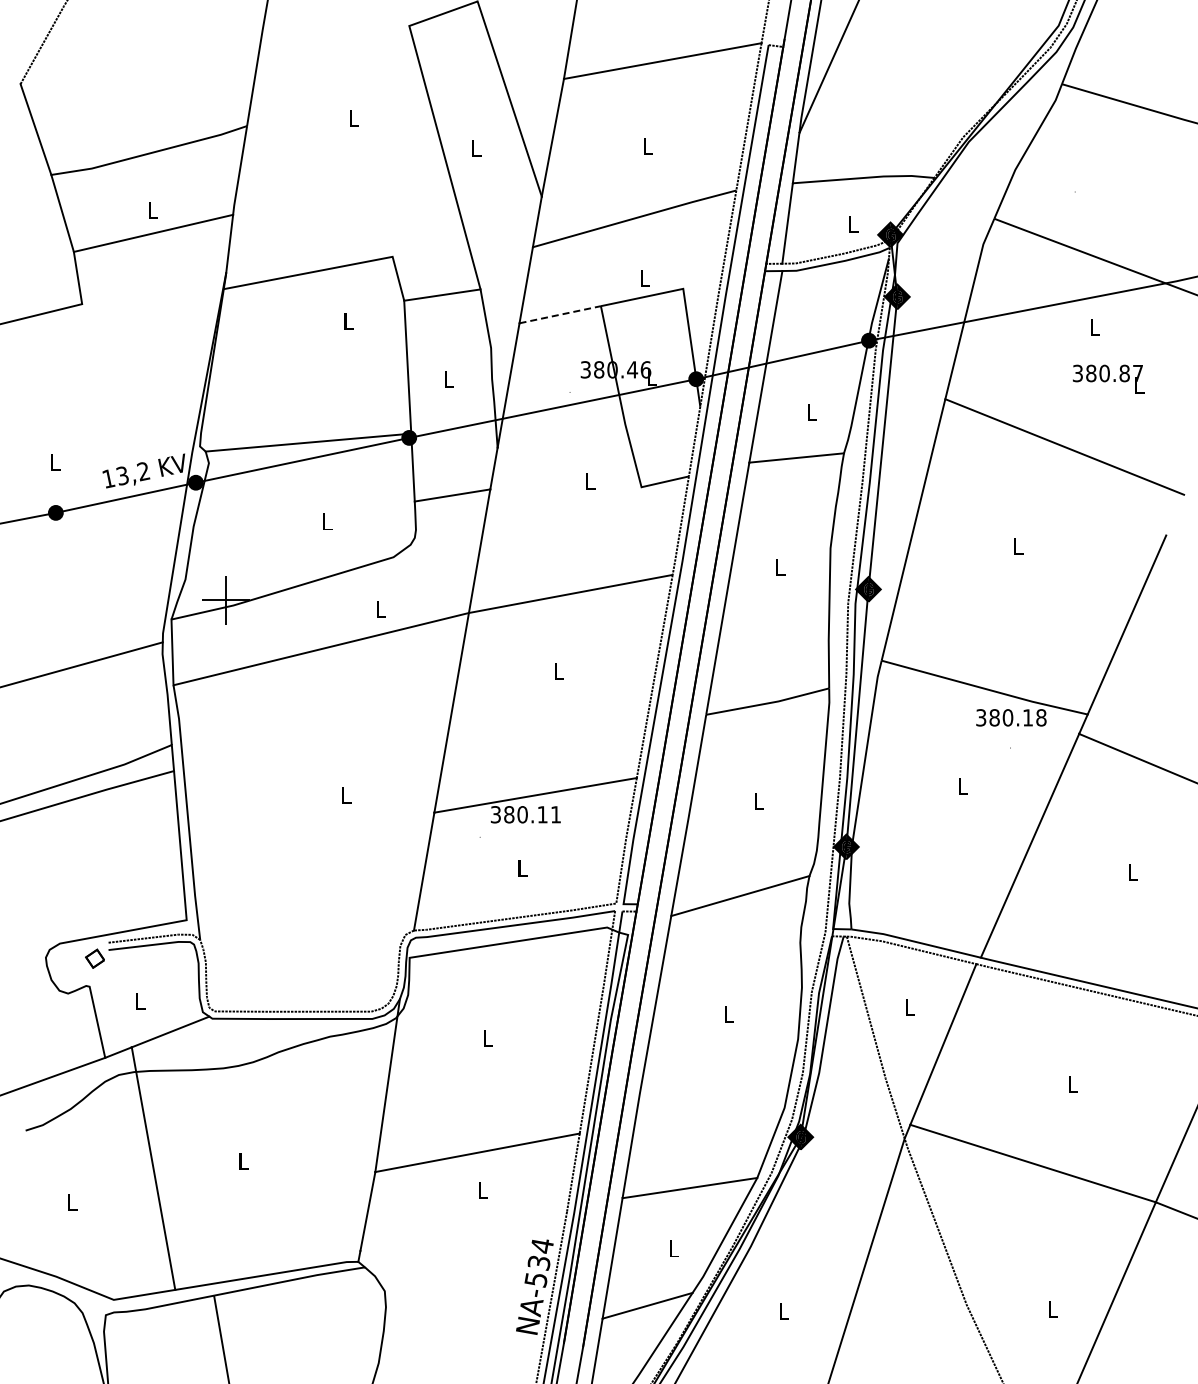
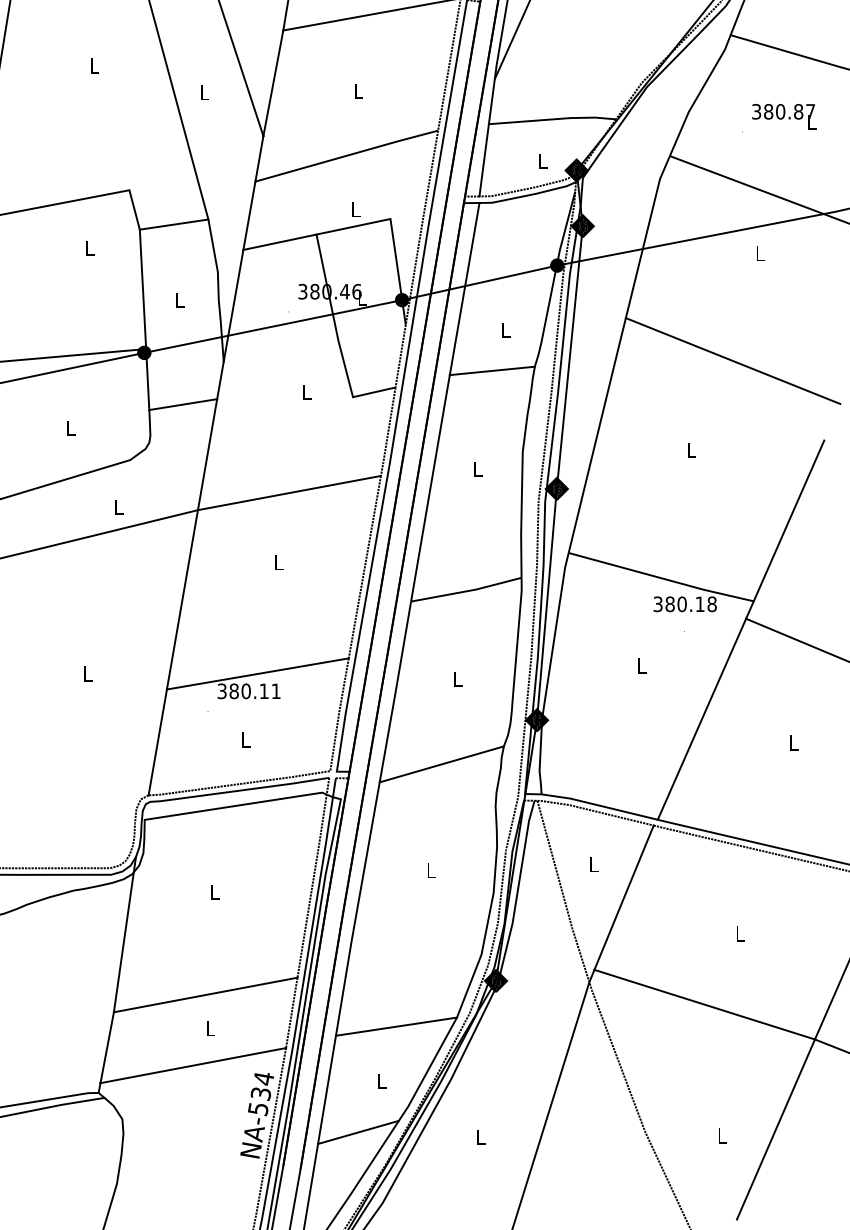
line: (560, 314) -> (280, 242), dashed -> solid
text: (1108, 378) -> (784, 116), moved
line: (463, 1230) -> (193, 1064), added

